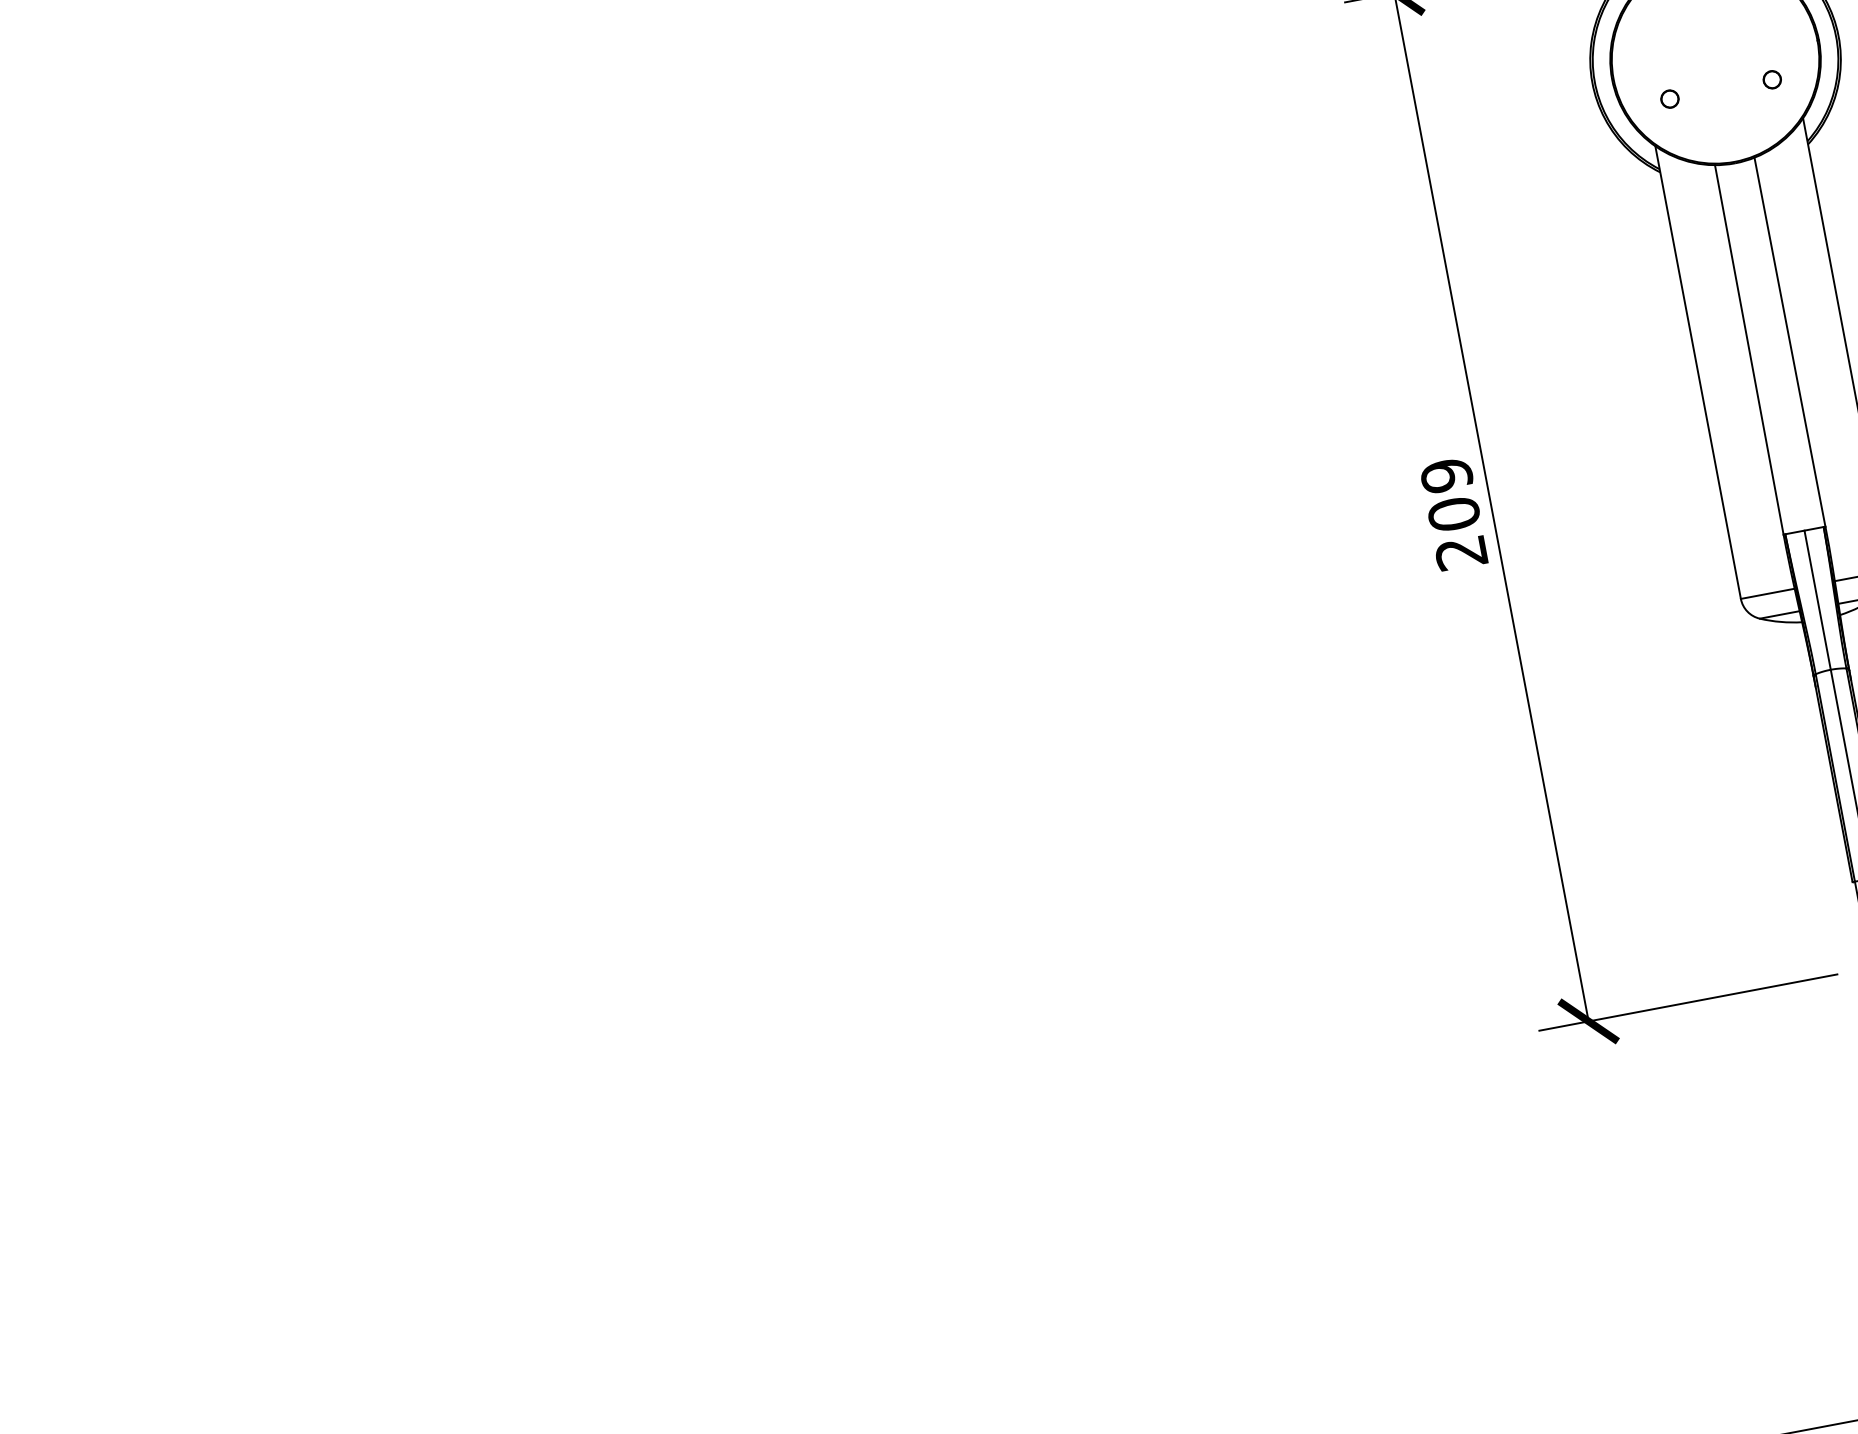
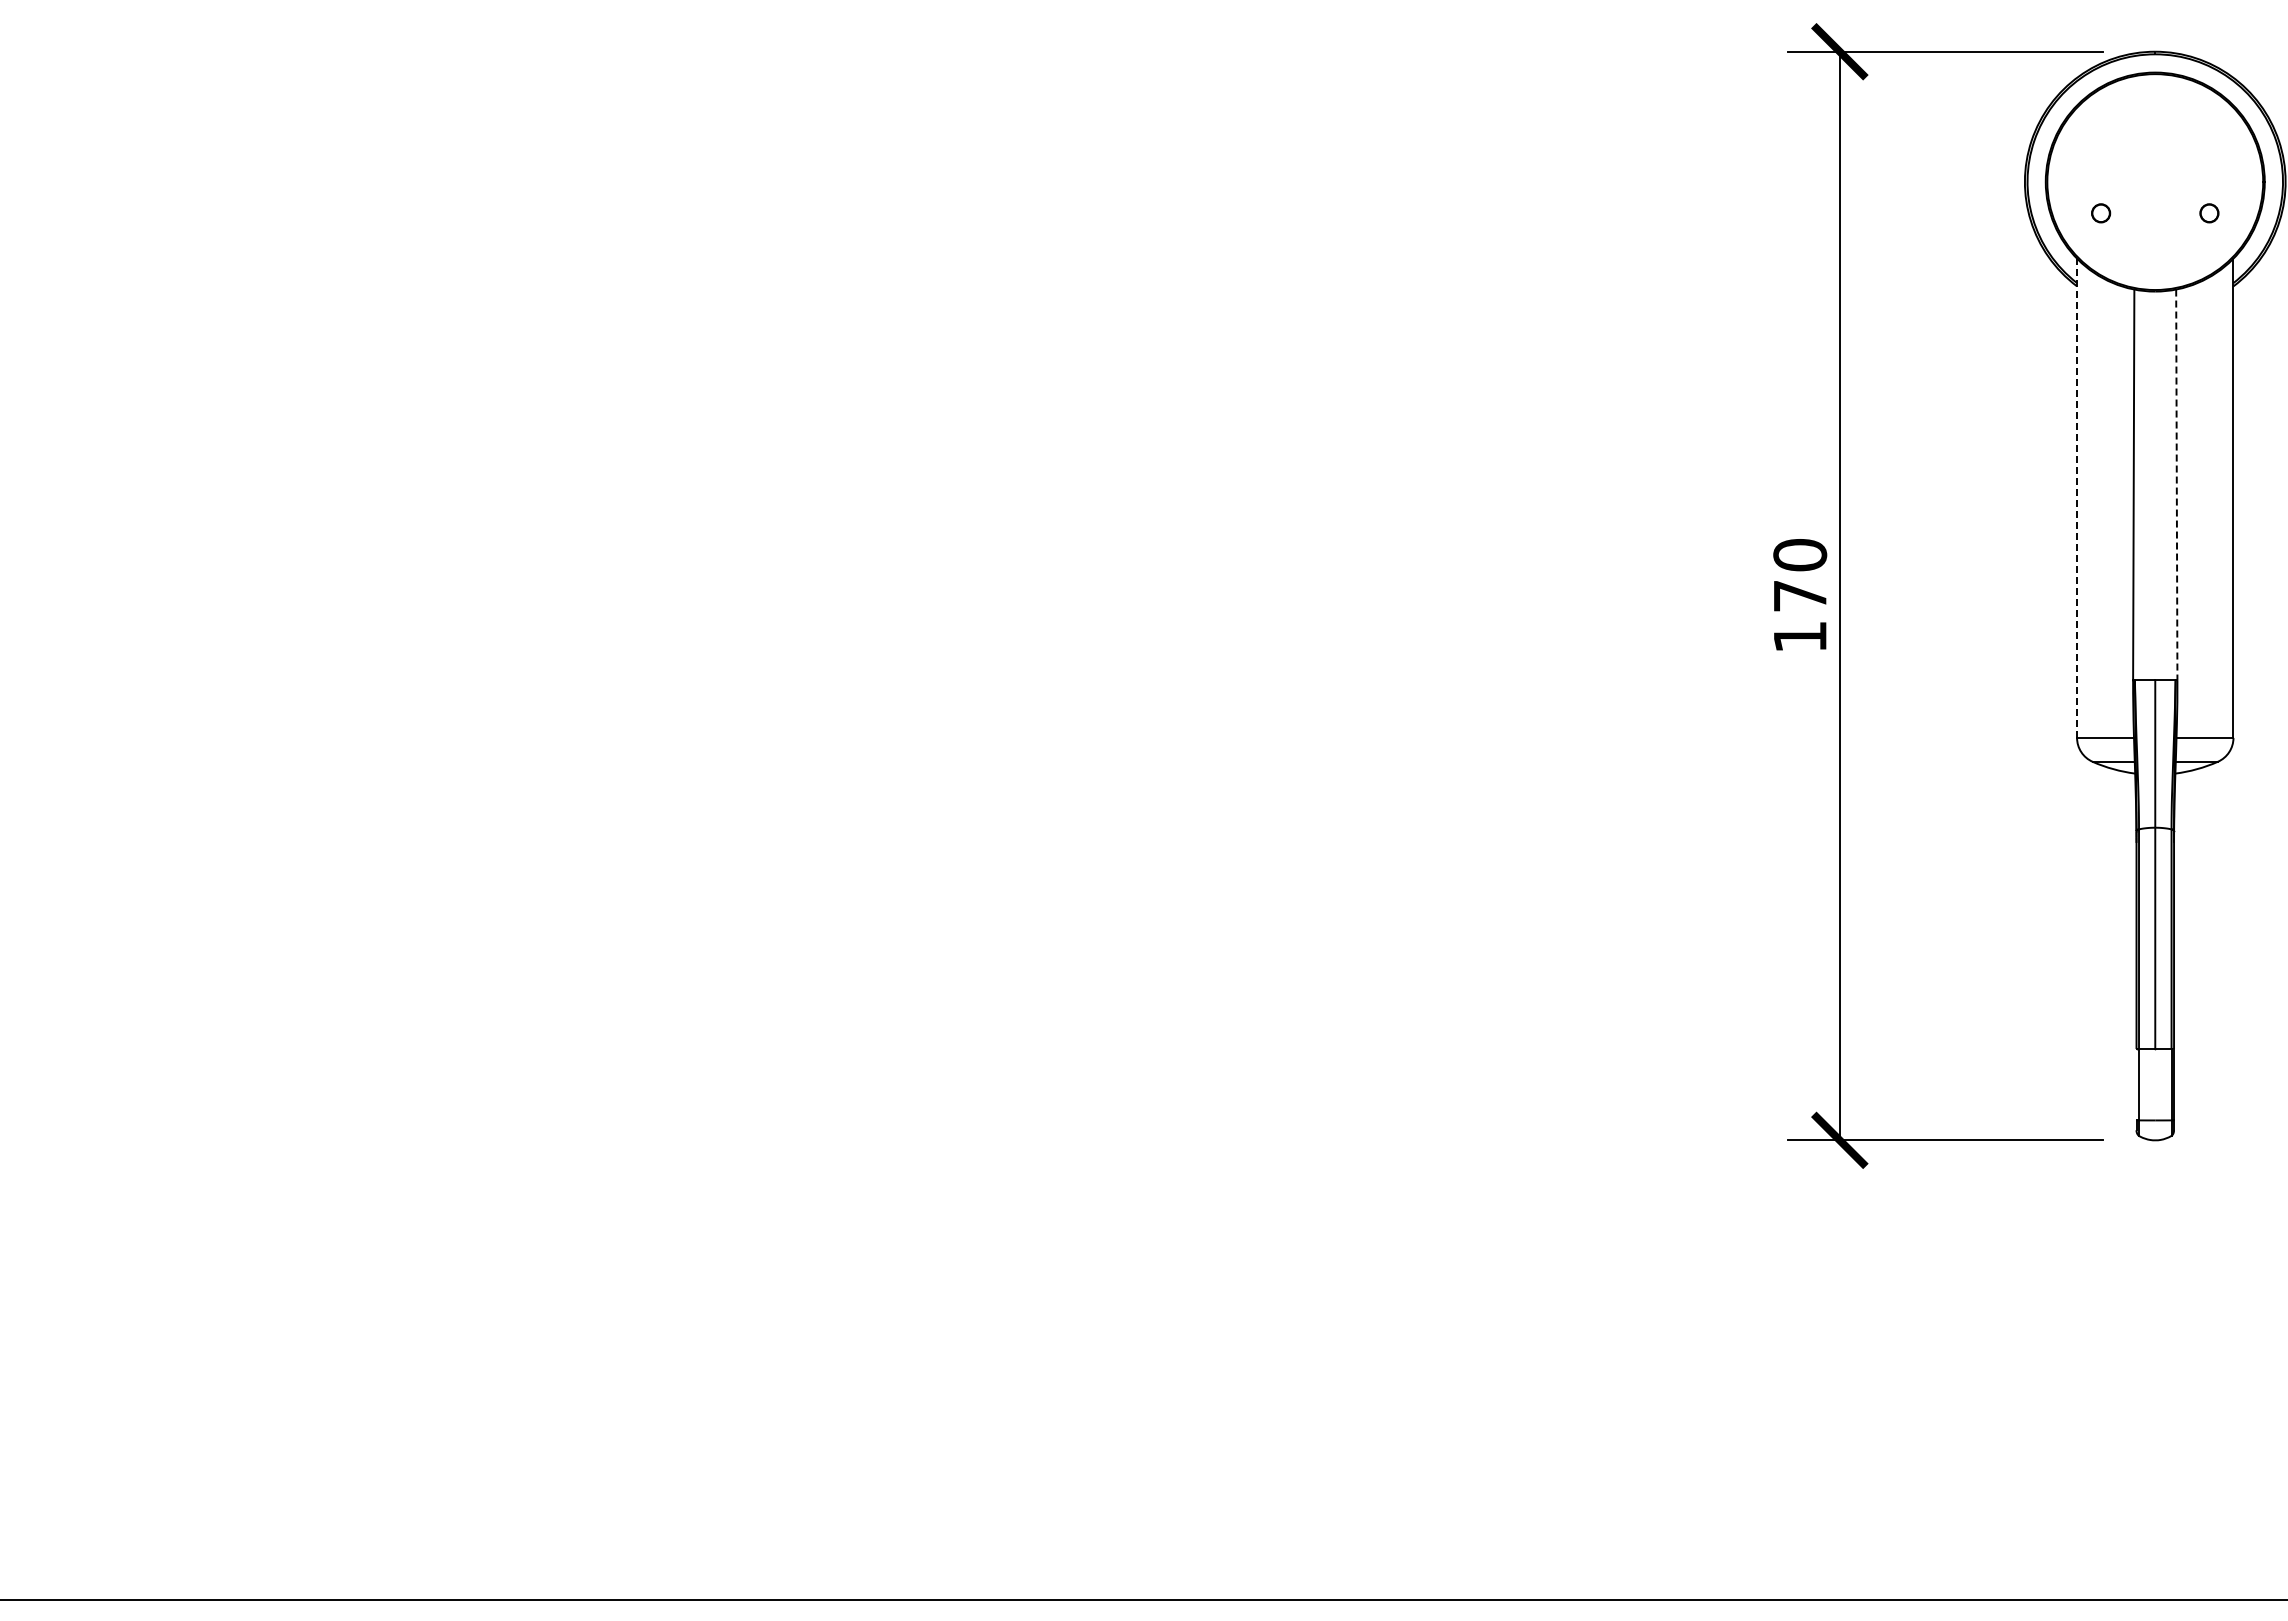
line: (1789, 342) -> (2176, 485), solid -> dashed
line: (1698, 372) -> (2077, 498), solid -> dashed
text: (1454, 513) -> (1800, 595), 209 -> 170

